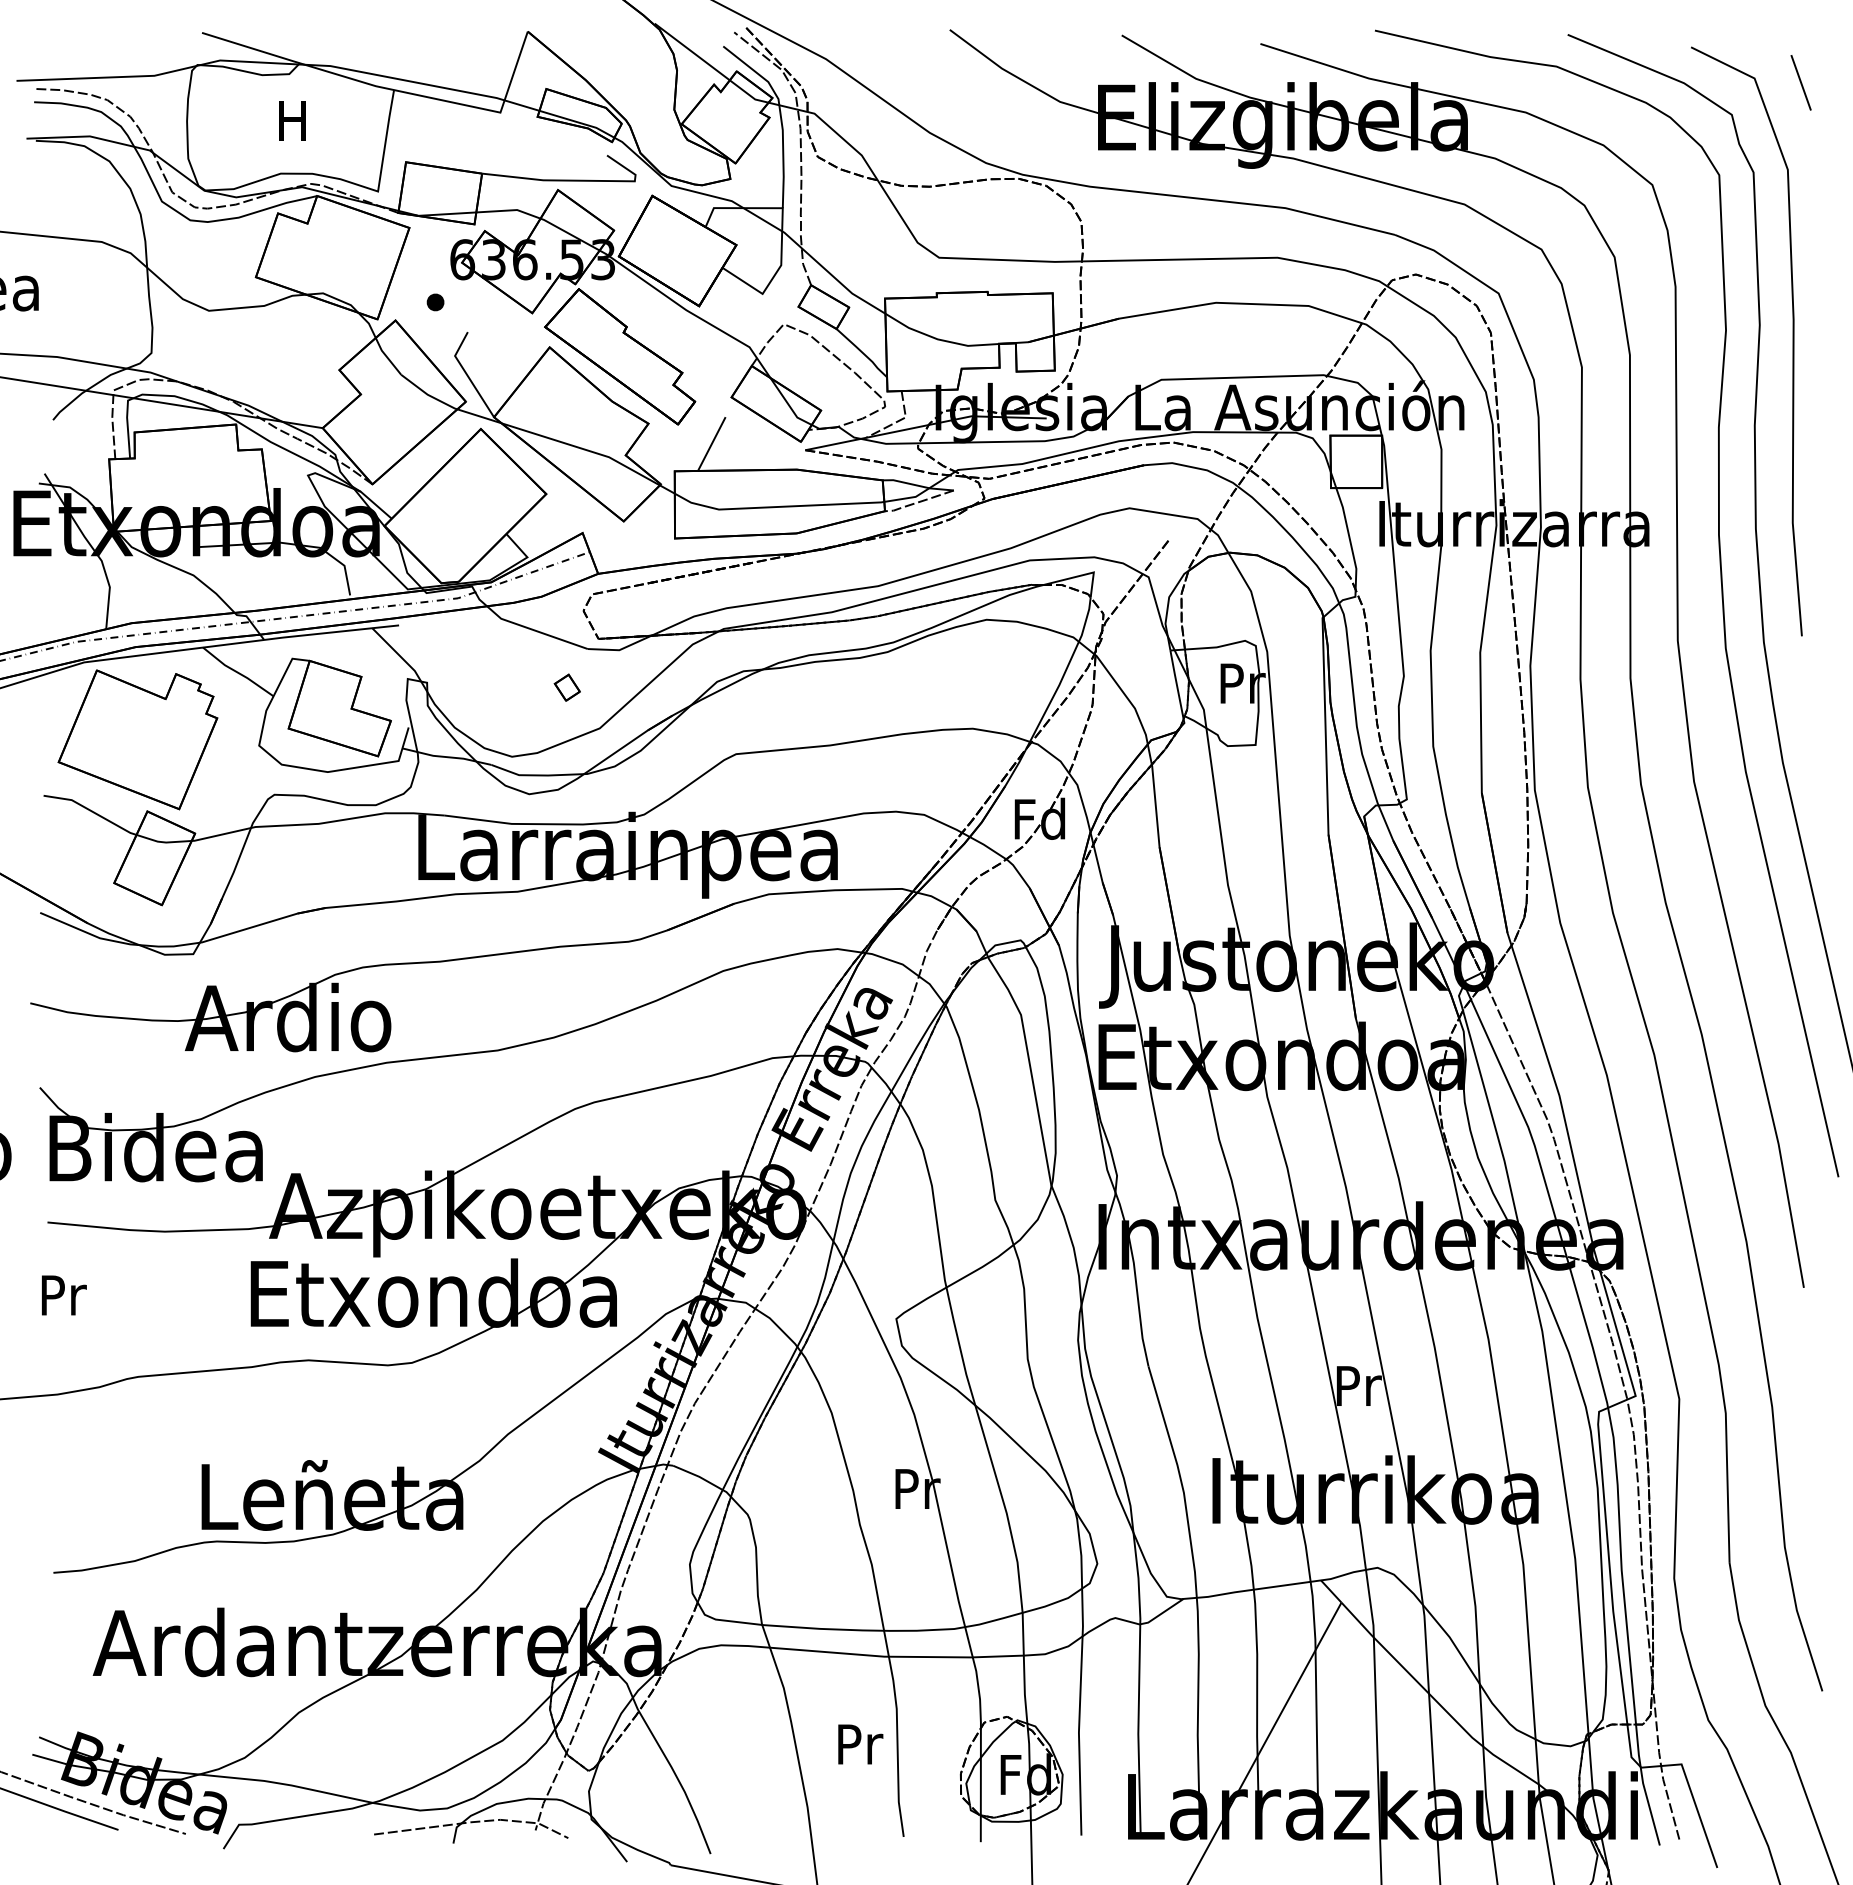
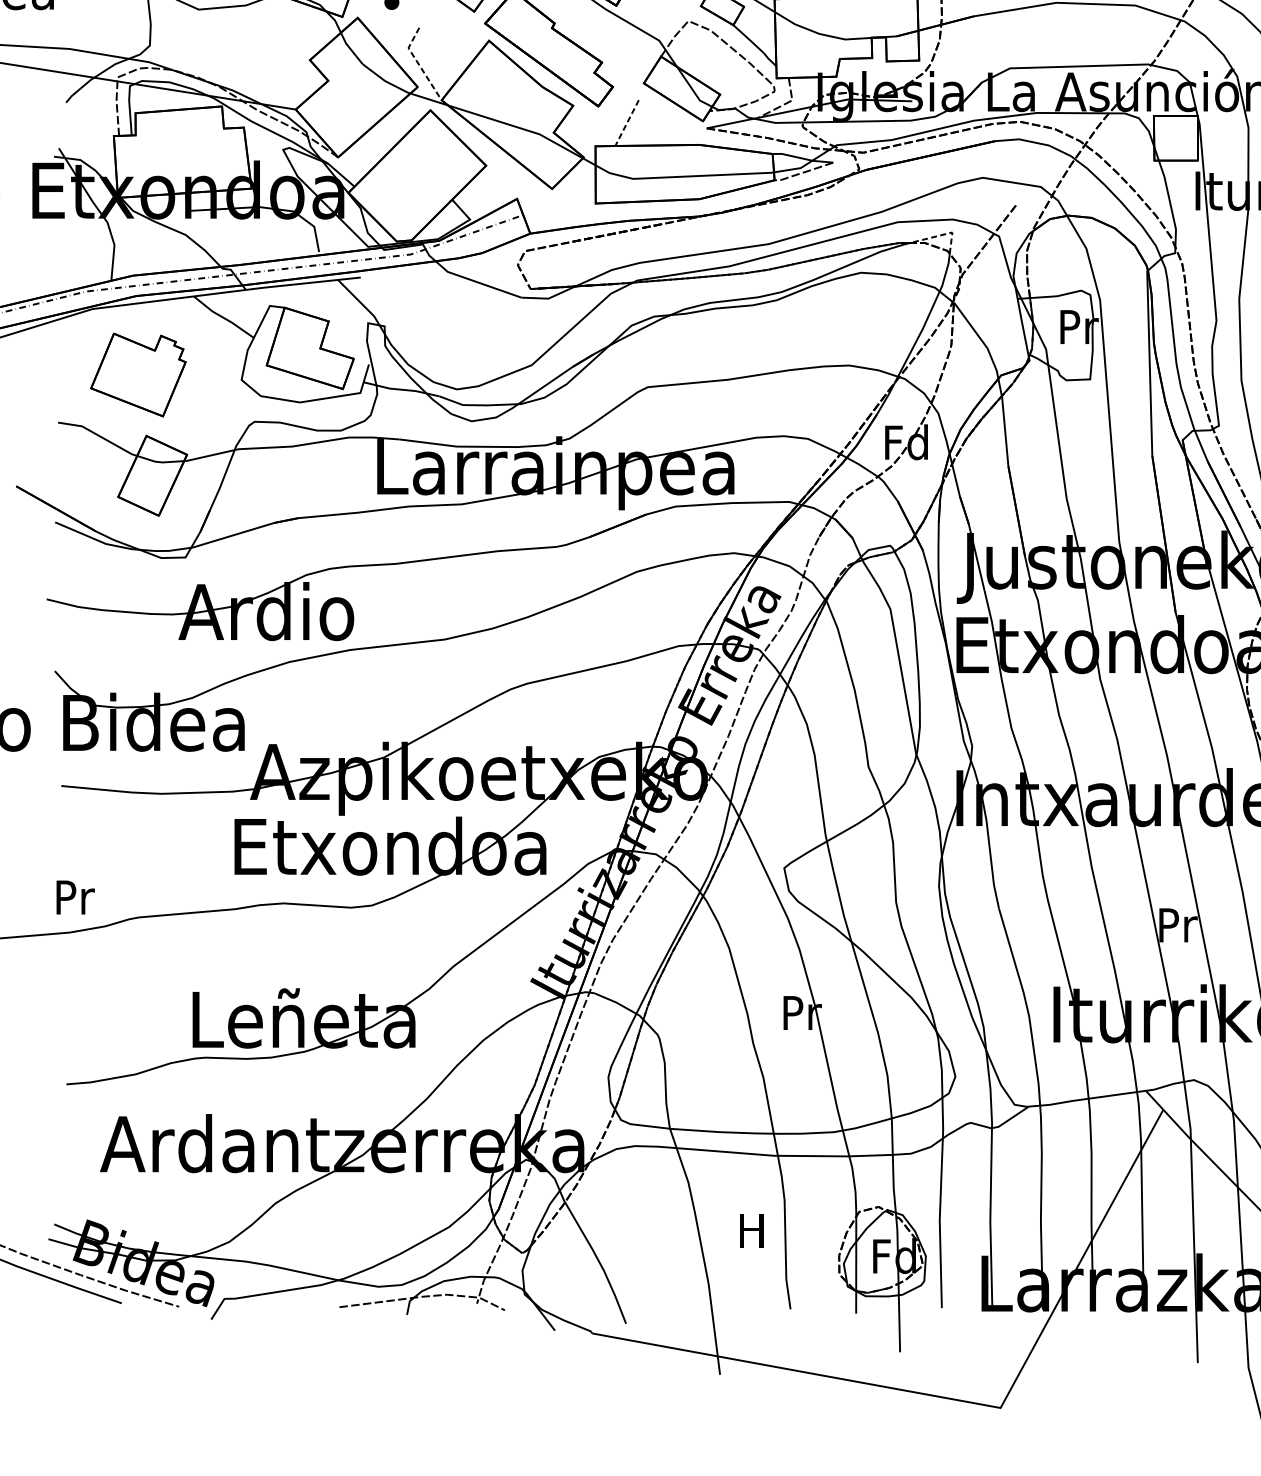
line: (466, 374) -> (418, 63), solid -> dashed
line: (711, 444) -> (626, 123), solid -> dashed
line: (1082, 575) -> (942, 235), solid -> dashed
part: (566, 687) -> (503, 330), removed
part: (137, 739) -> (138, 374), size x0.7
text: (64, 1295) -> (75, 897), moved
text: (860, 1744) -> (753, 1230), Pr -> H

